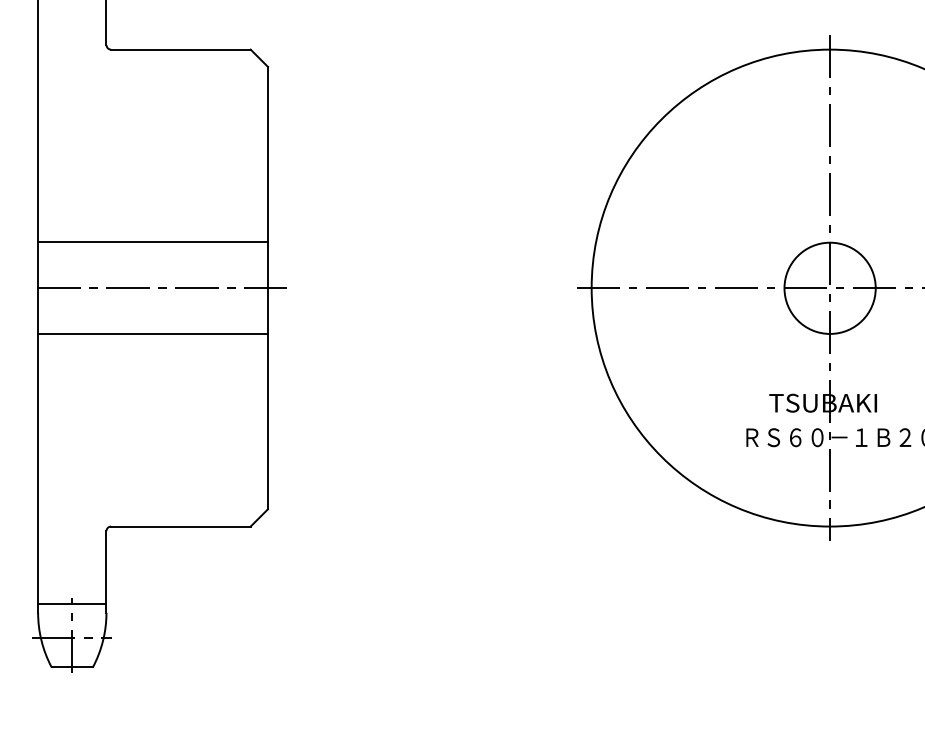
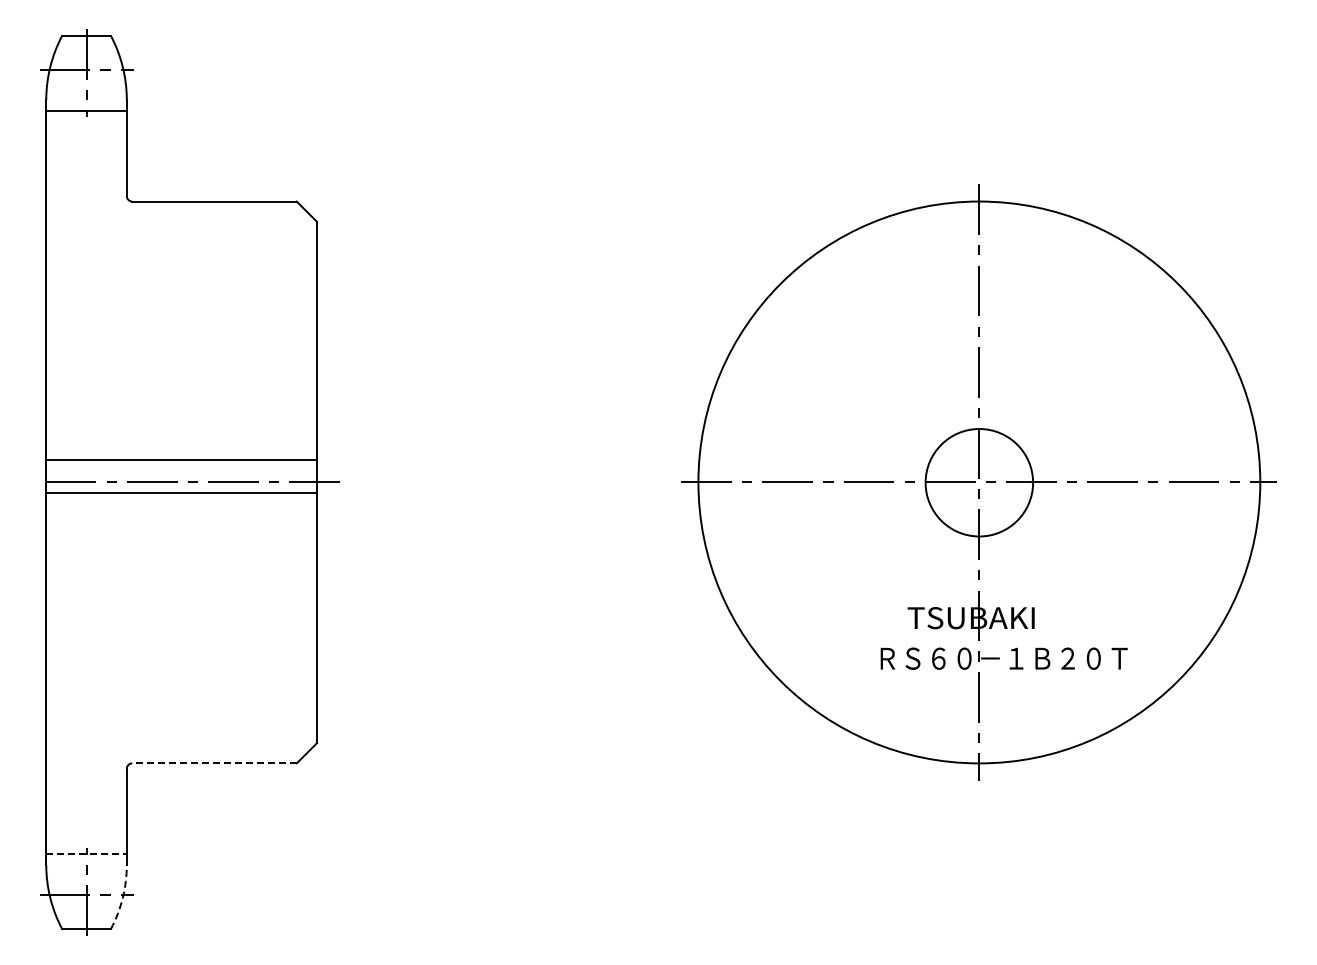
line: (152, 242) -> (181, 459), moved
line: (152, 333) -> (181, 493), moved
line: (180, 526) -> (213, 763), solid -> dashed
line: (73, 603) -> (87, 854), solid -> dashed
arc: (102, 641) -> (122, 898), solid -> dashed

